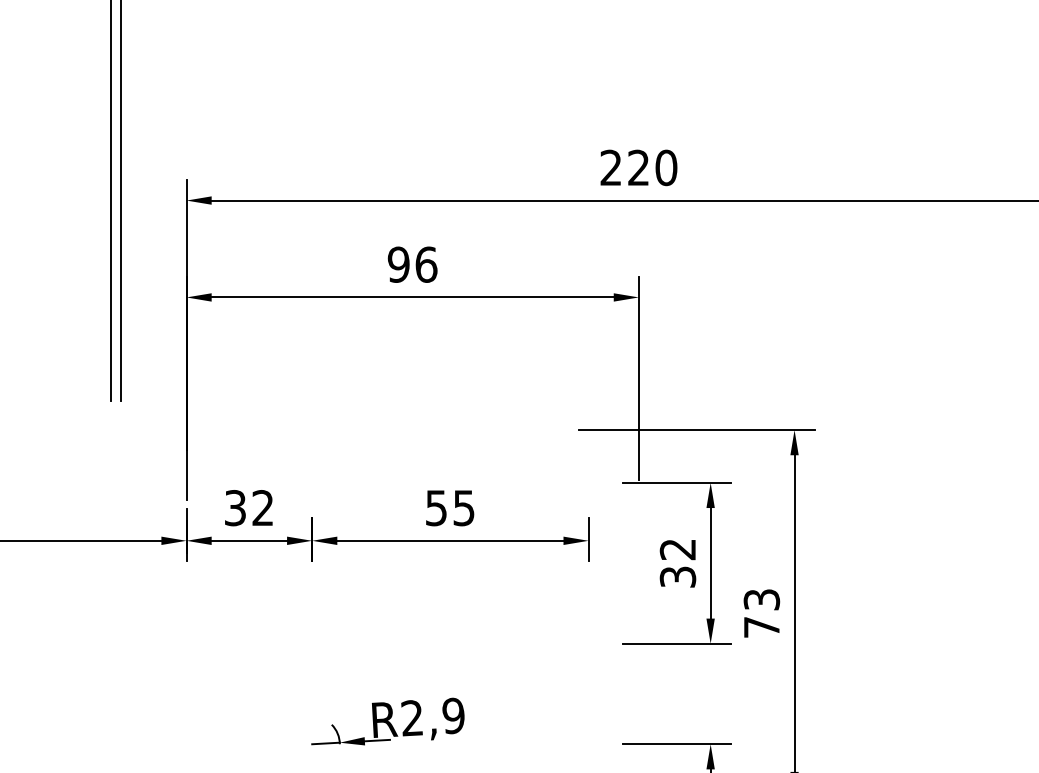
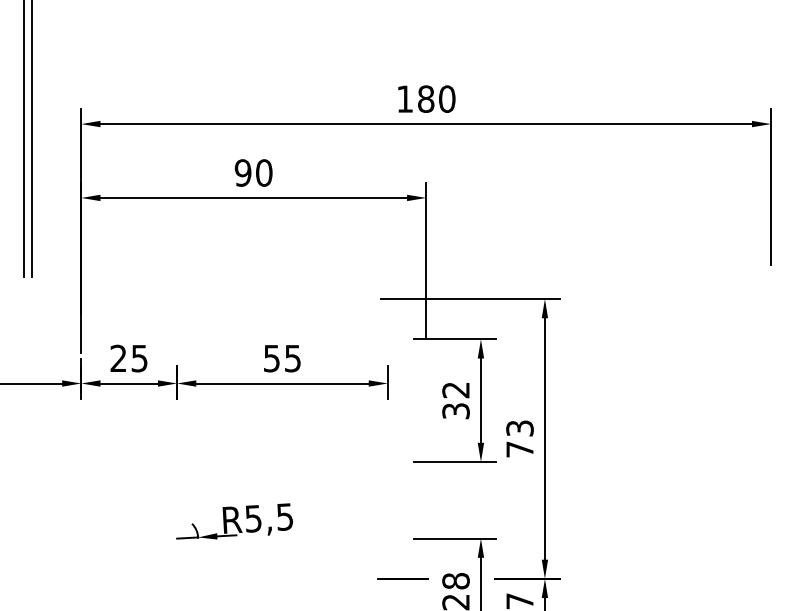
text: (624, 167) -> (415, 98), 220 -> 180
text: (426, 264) -> (264, 172), 96 -> 90
text: (248, 508) -> (128, 358), 32 -> 25
text: (433, 716) -> (269, 517), R2,9 -> R5,5

